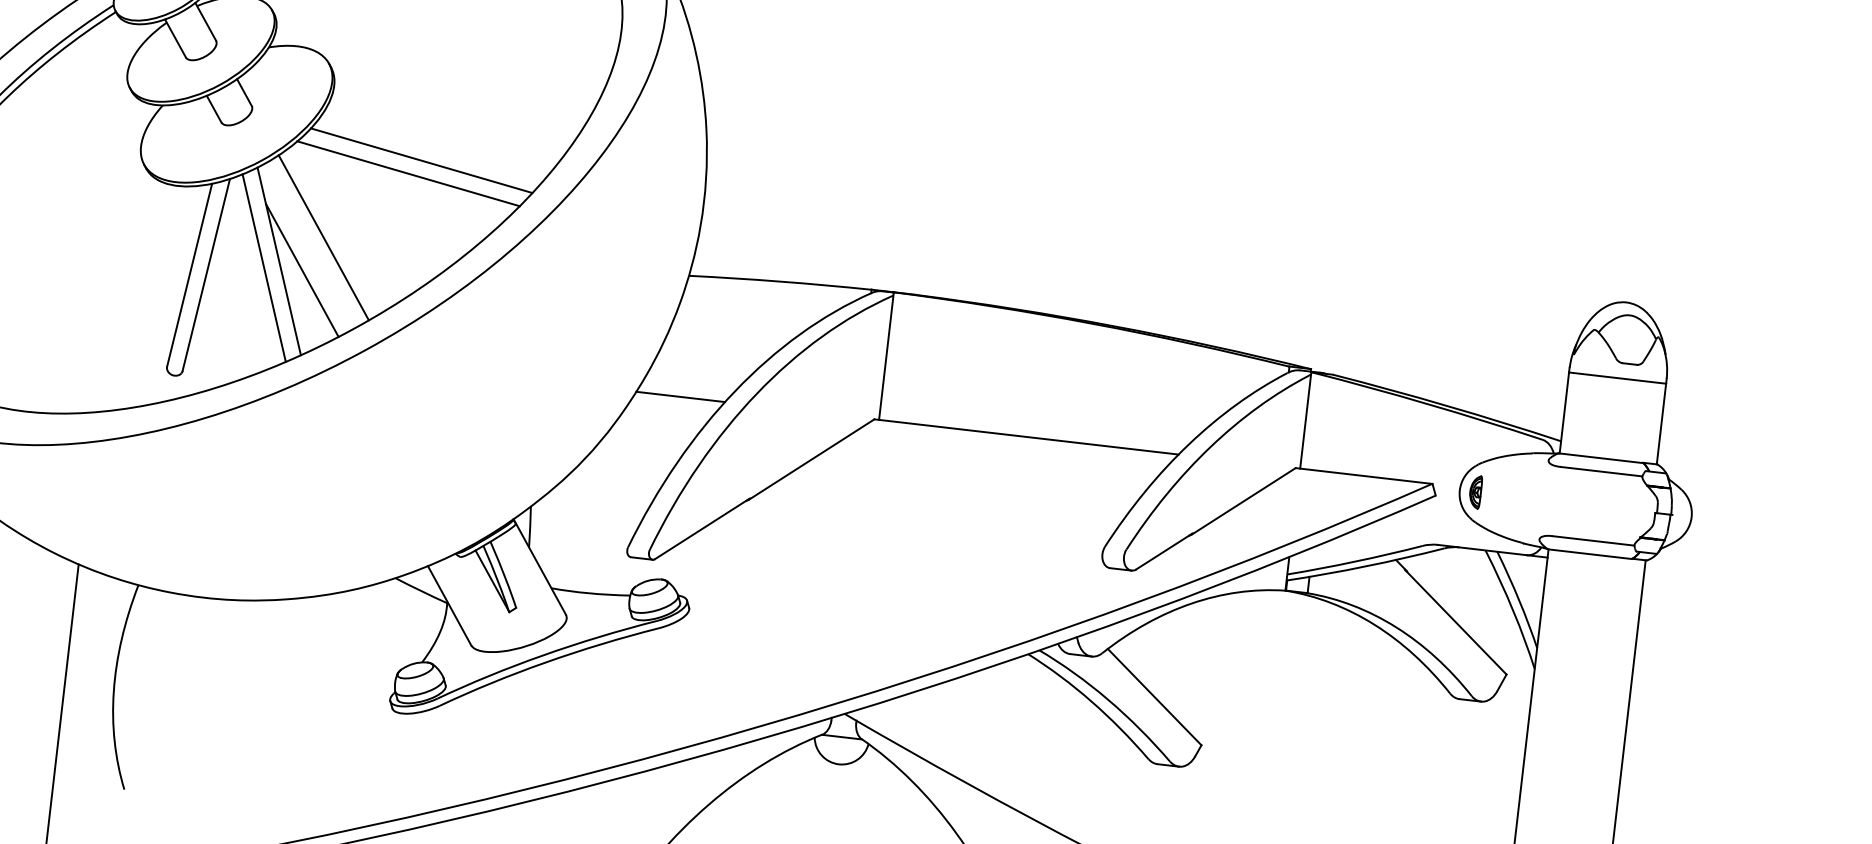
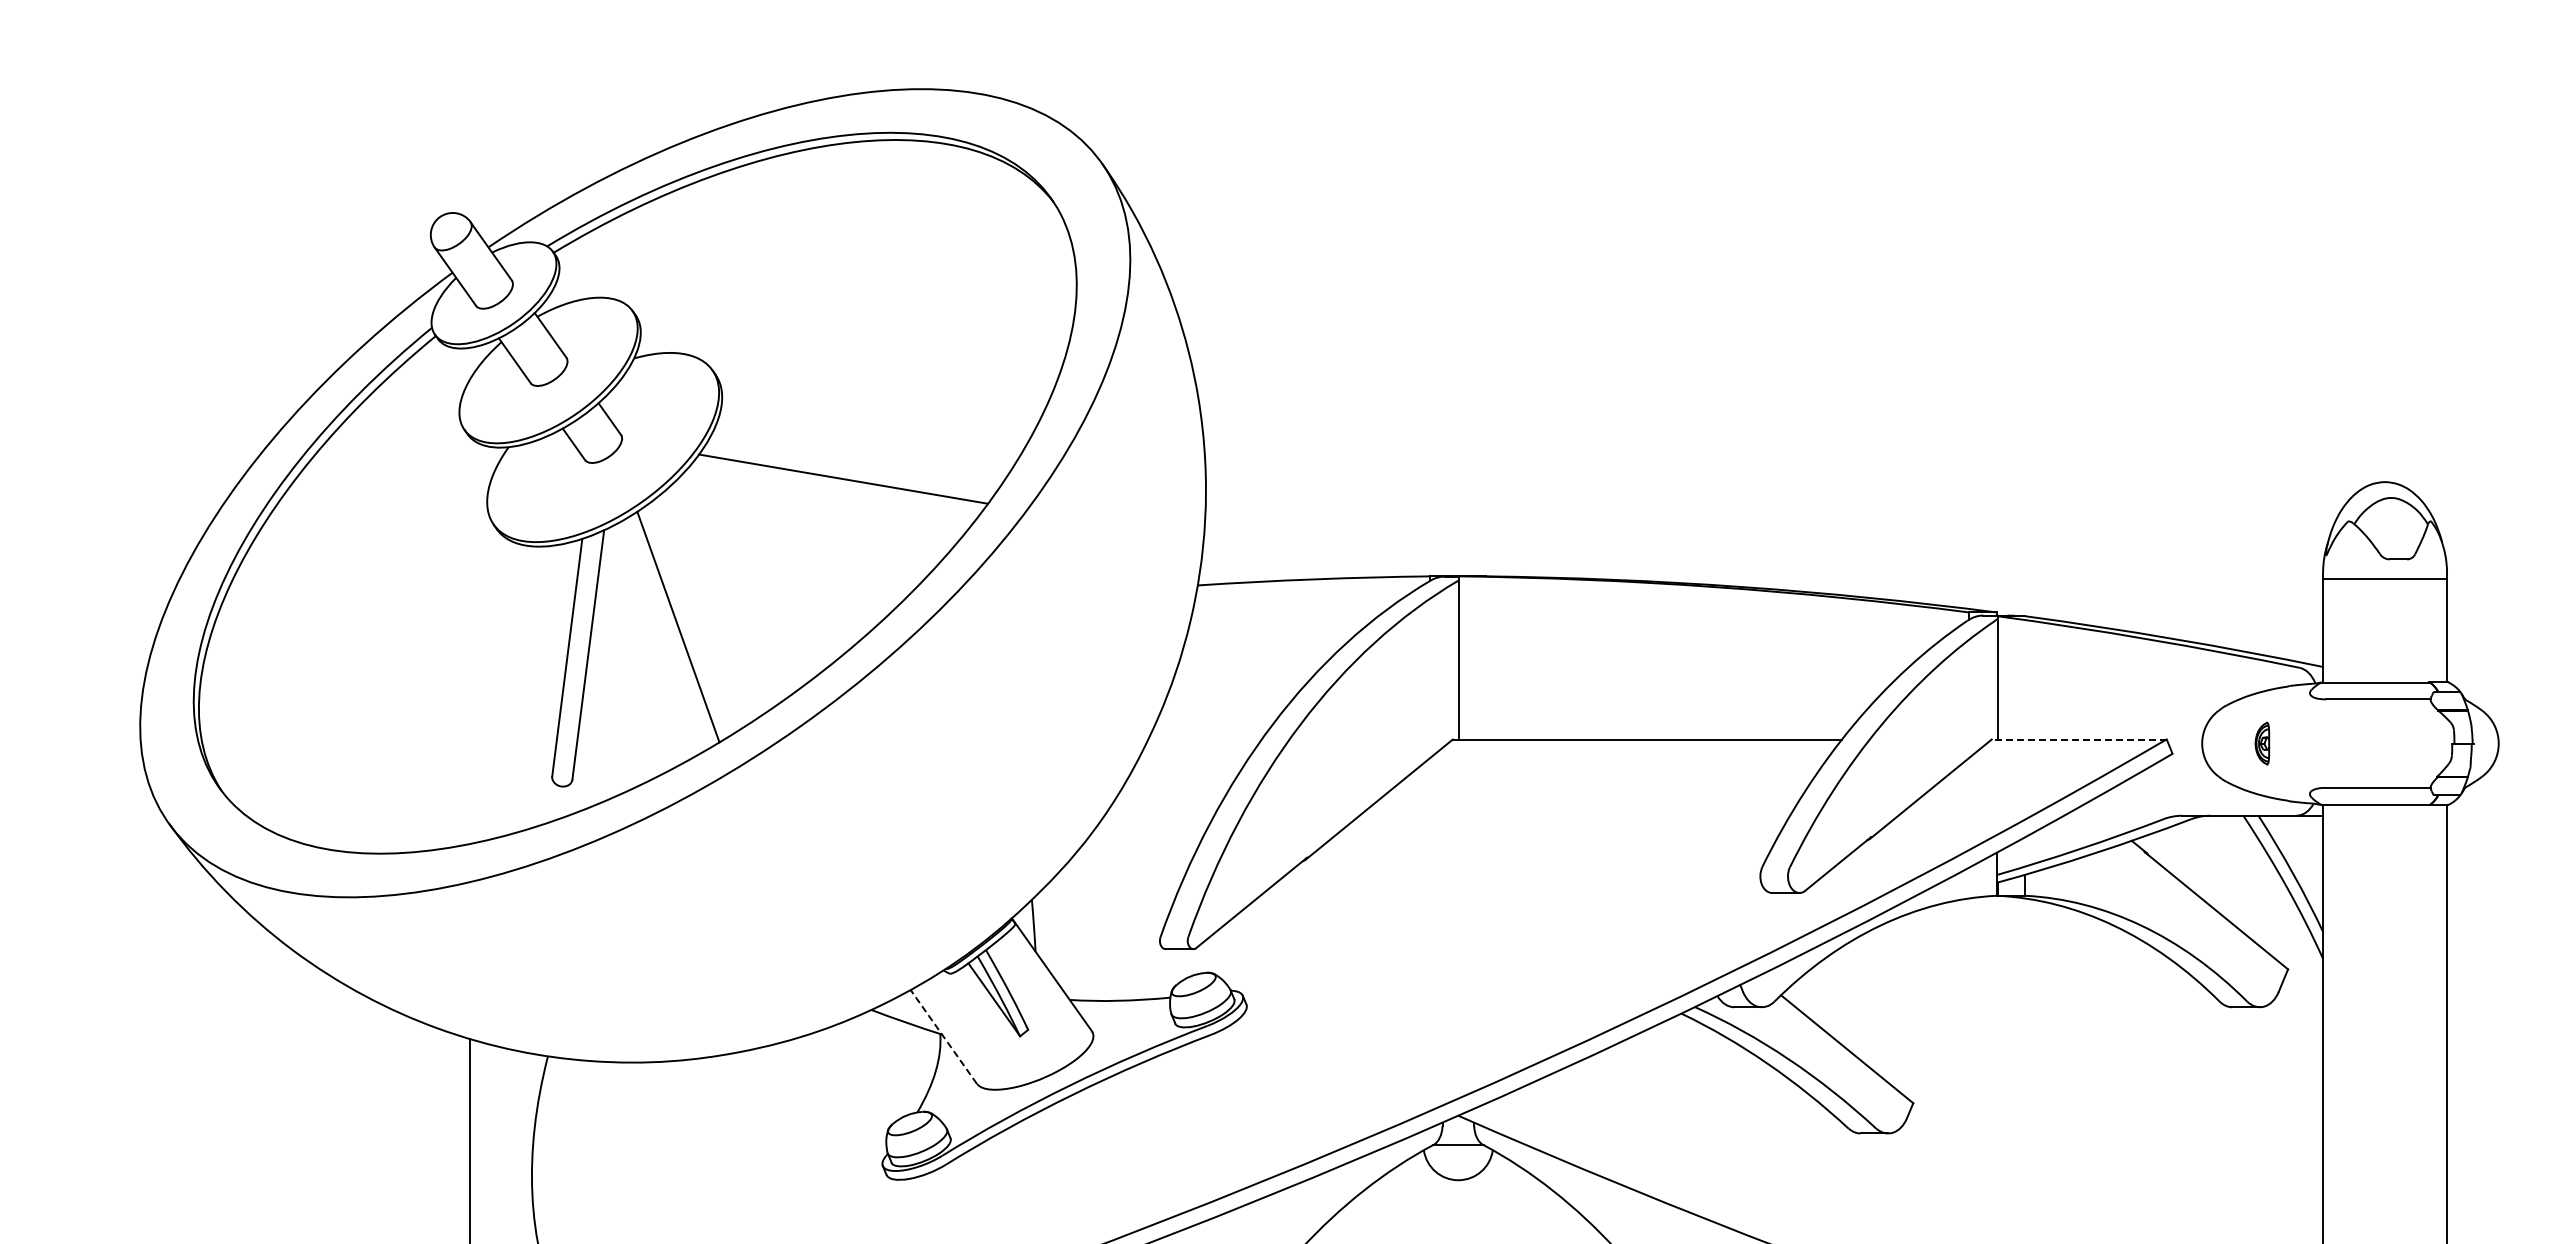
line: (408, 173) -> (828, 497), removed
line: (324, 237) -> (731, 590), removed
line: (264, 267) -> (660, 637), removed
line: (302, 269) -> (708, 634), removed
line: (680, 396) -> (1204, 739), removed
line: (1364, 476) -> (2079, 739), solid -> dashed
part: (1475, 492) -> (2262, 743), moved
line: (449, 605) -> (943, 1036), solid -> dashed

